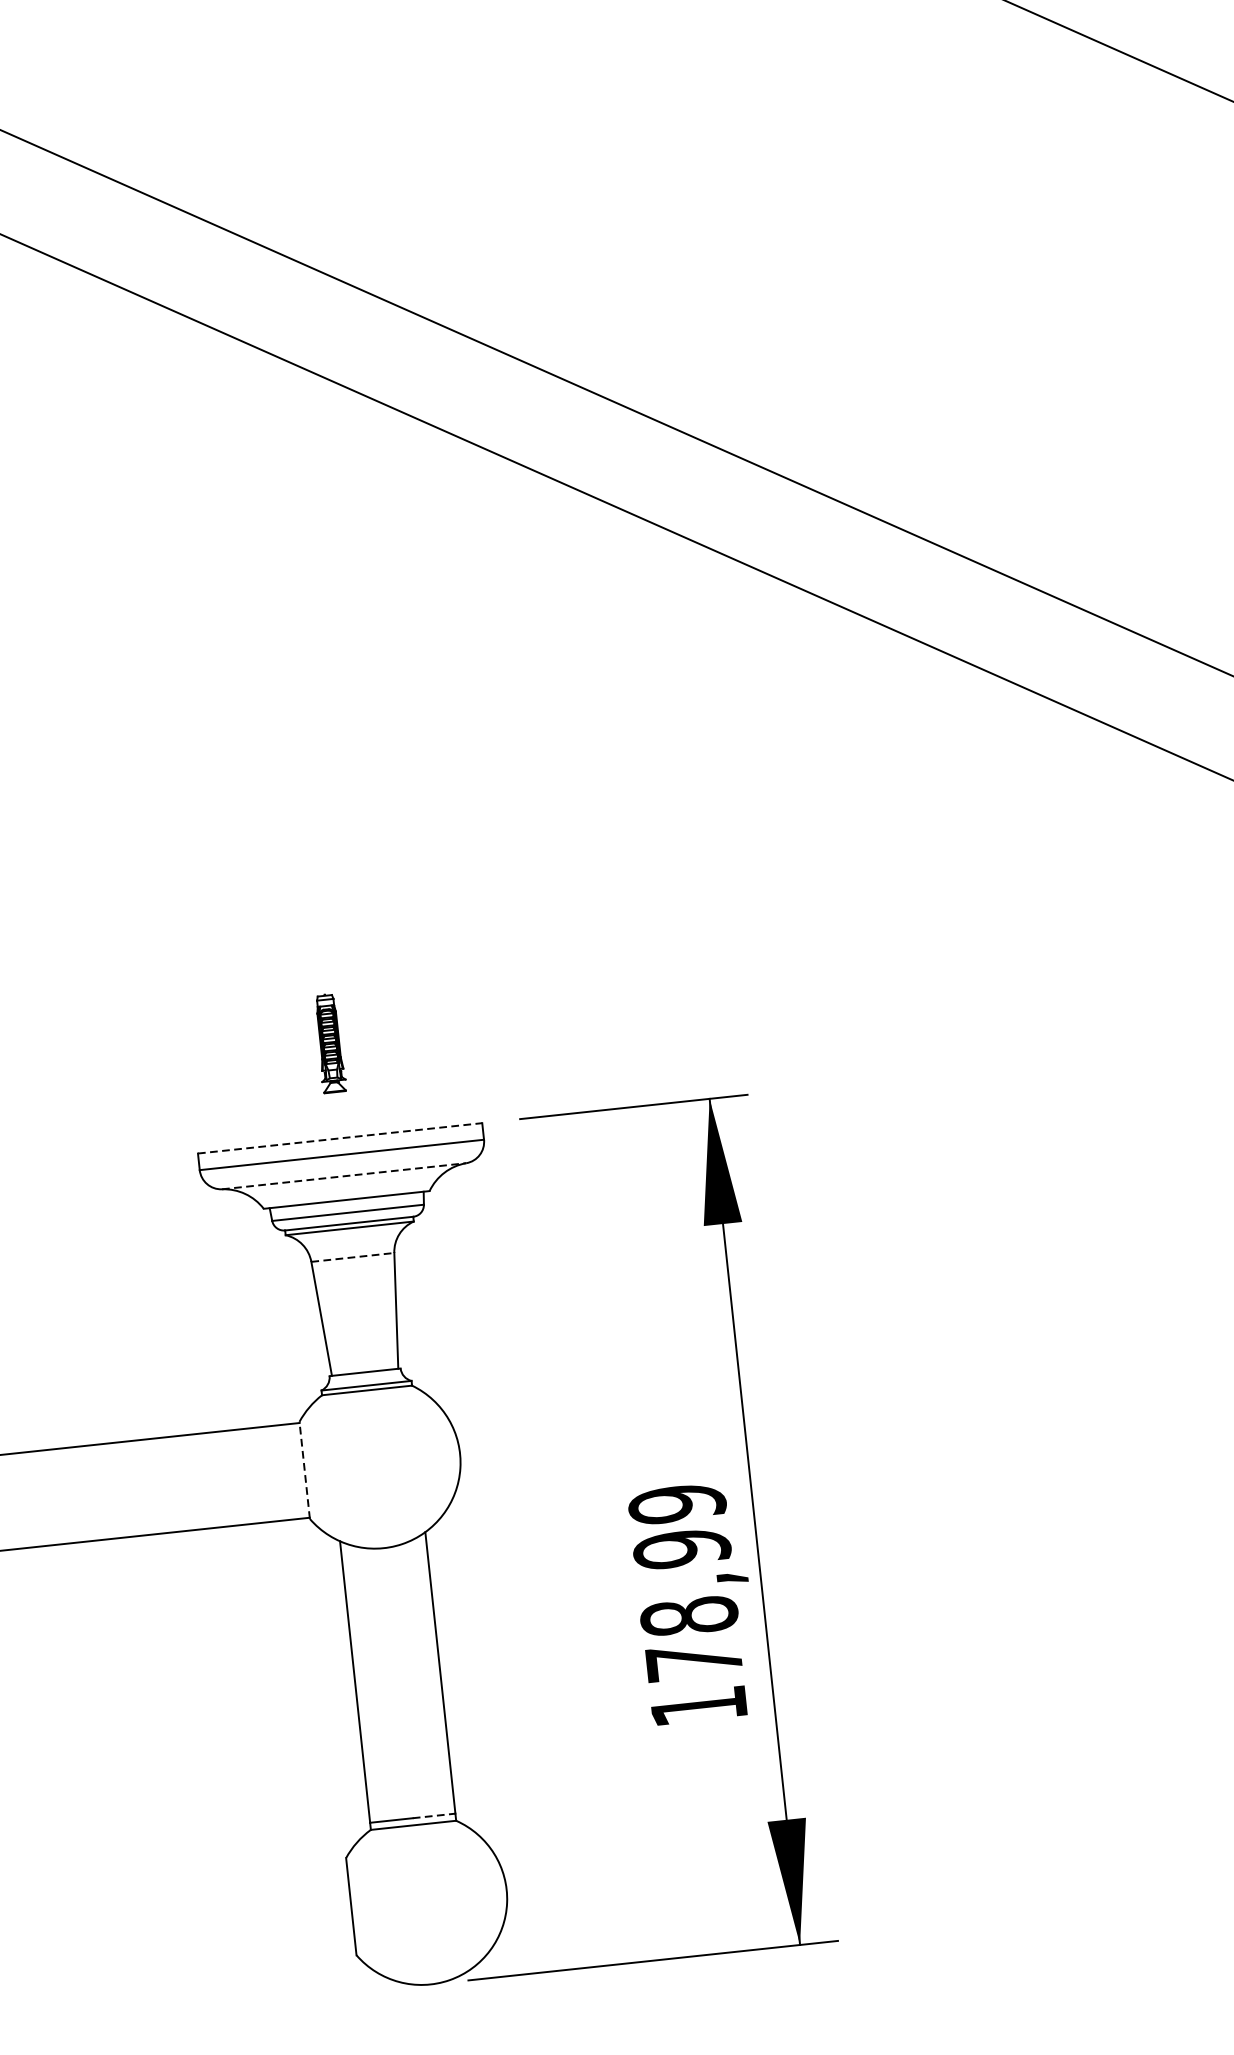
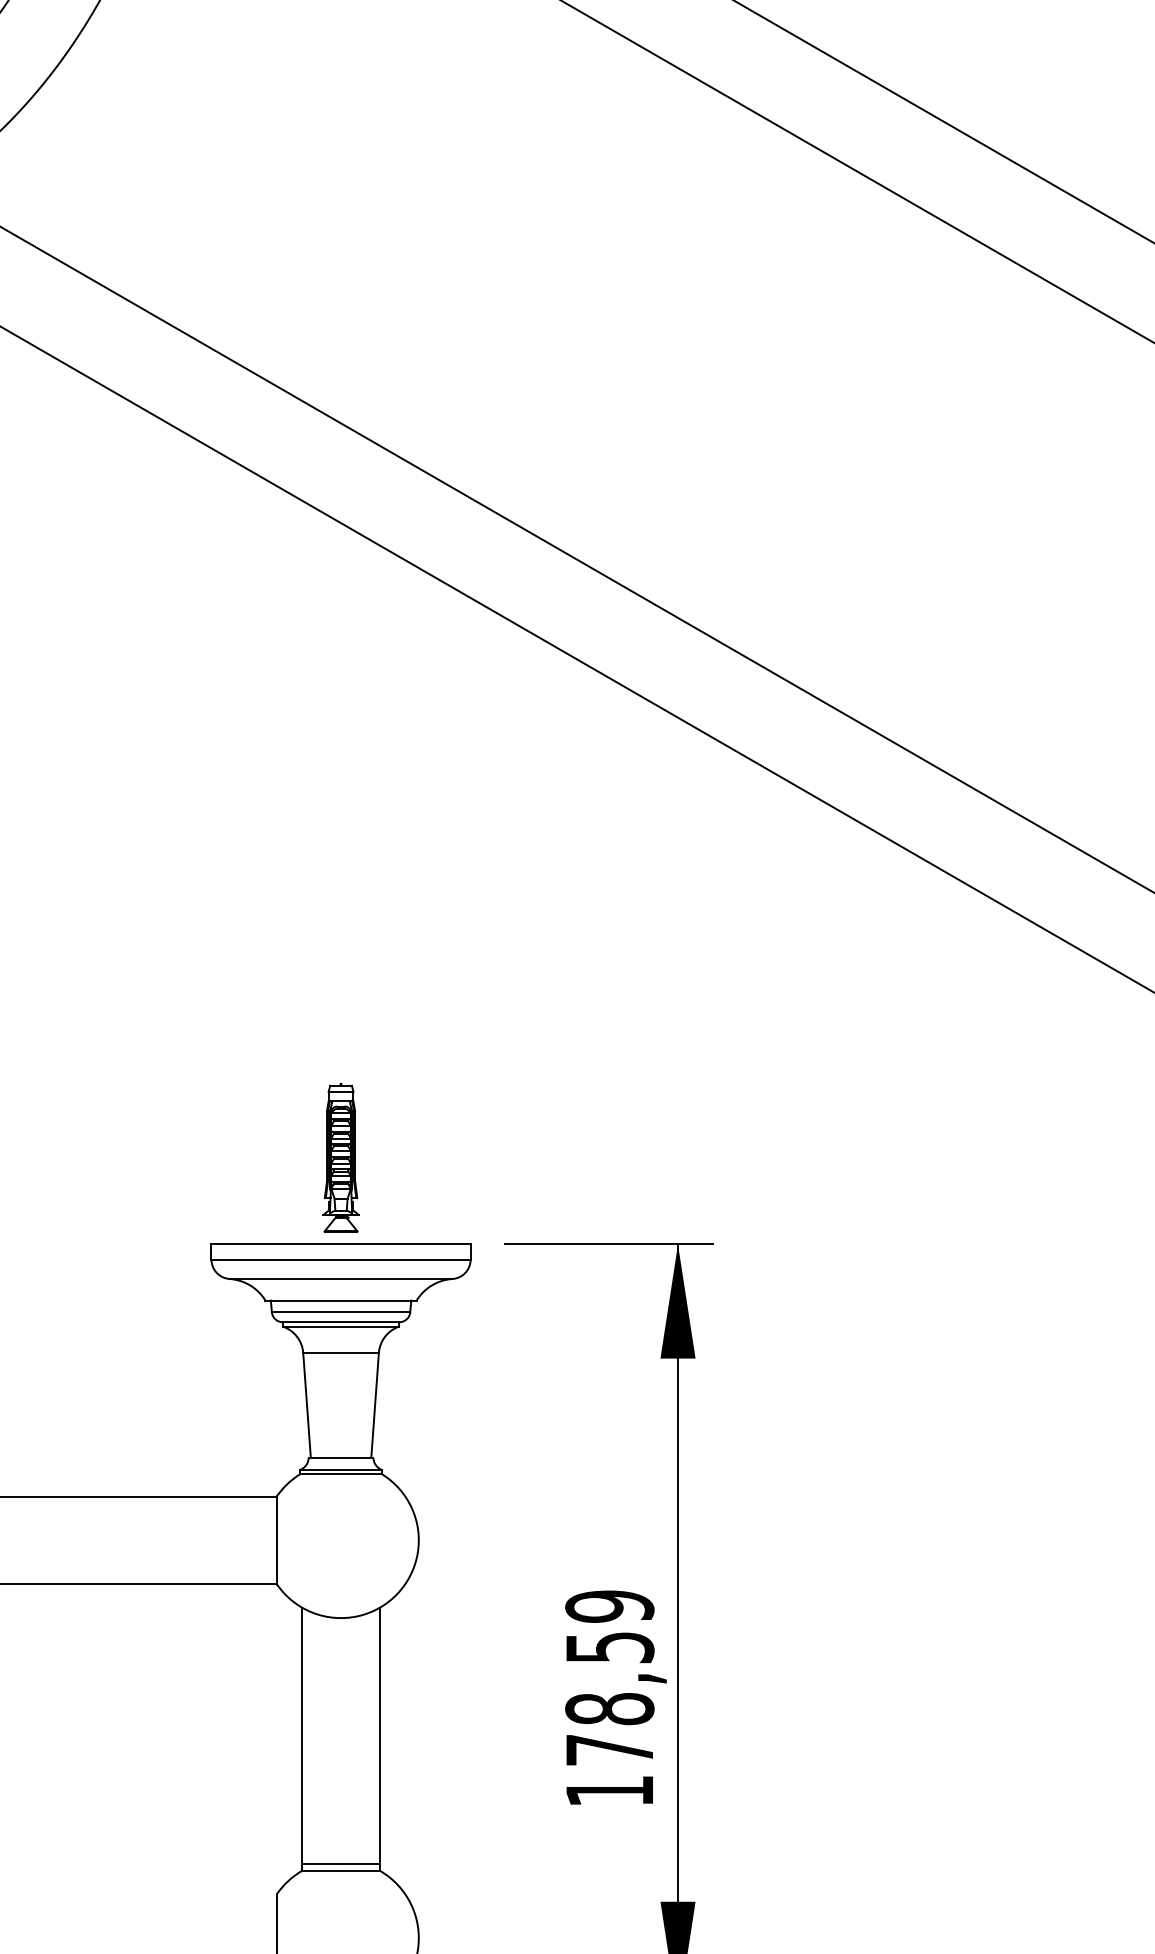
part: (329, 1043) -> (340, 1157), size x1.67
line: (340, 1138) -> (341, 1244), dashed -> solid
line: (344, 1176) -> (341, 1279), dashed -> solid
line: (353, 1257) -> (341, 1353), dashed -> solid
line: (304, 1469) -> (277, 1539), dashed -> solid
text: (681, 1548) -> (609, 1647), 178,99 -> 178,59
line: (435, 1816) -> (361, 1864), dashed -> solid

